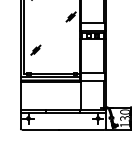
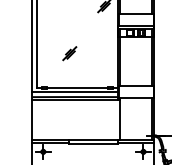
part: (35, 49) -> (69, 52), moved

